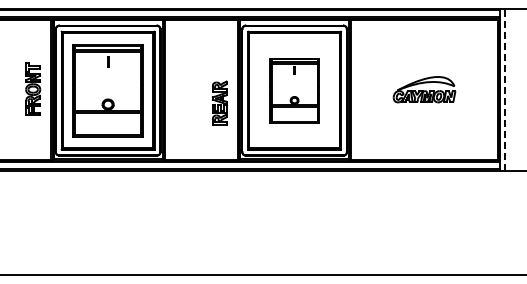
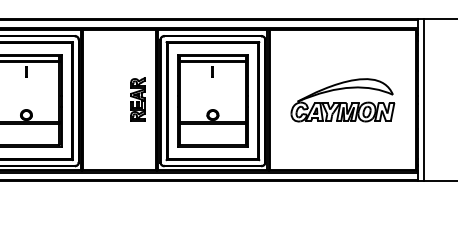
part: (424, 89) -> (342, 99), size x1.67
line: (505, 89) -> (423, 99), dashed -> solid
part: (294, 90) -> (212, 100), size x1.43
part: (219, 102) -> (137, 98), moved

